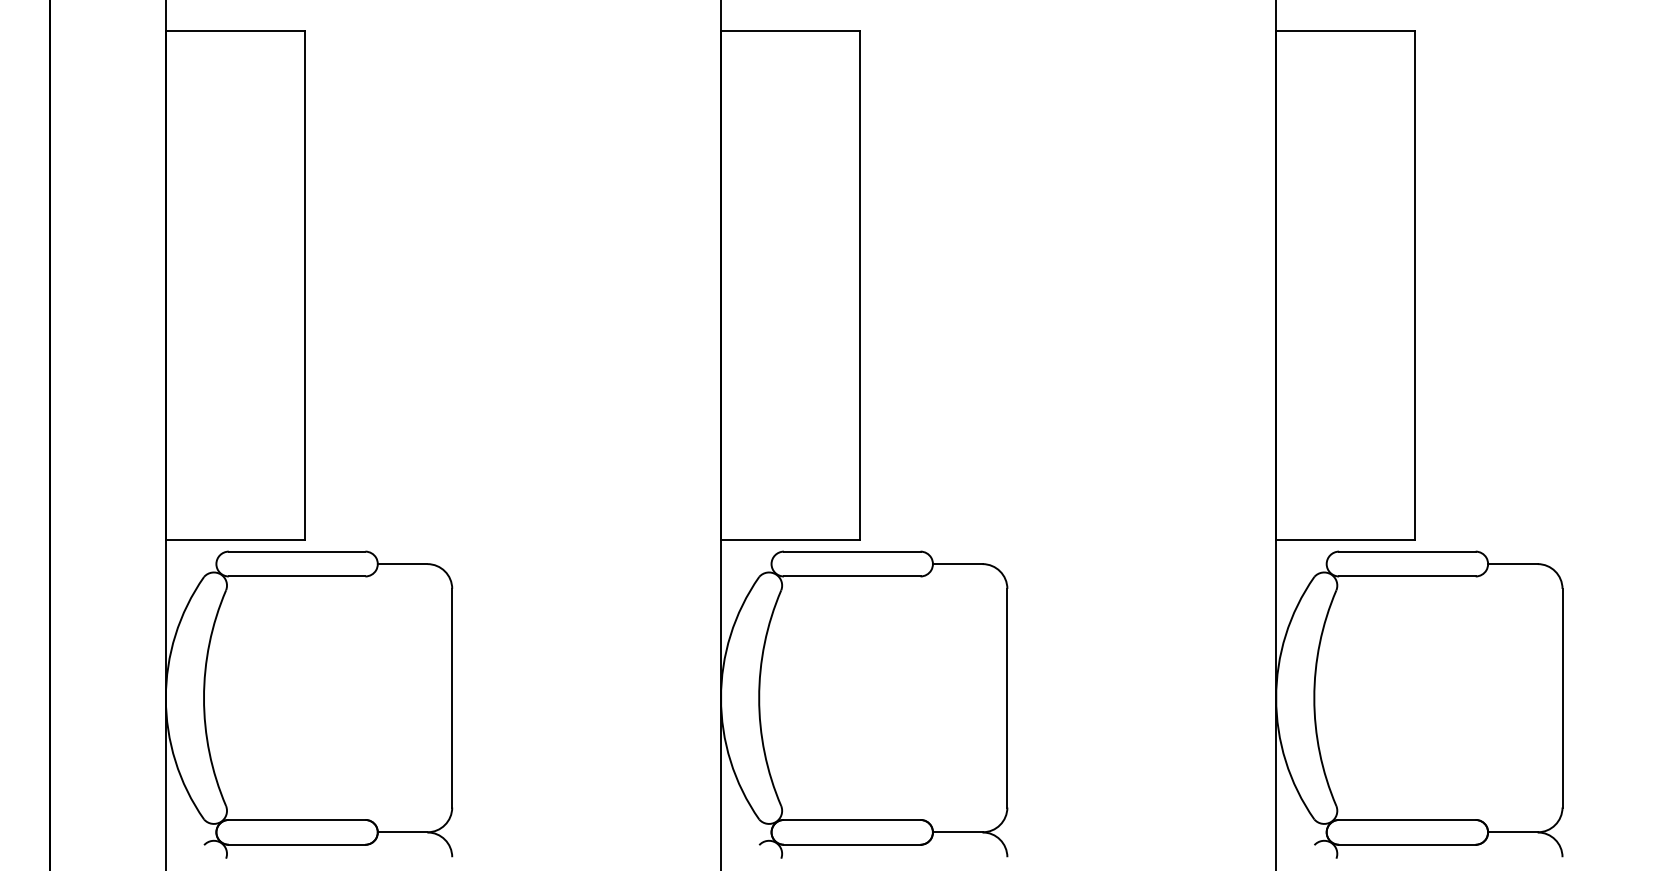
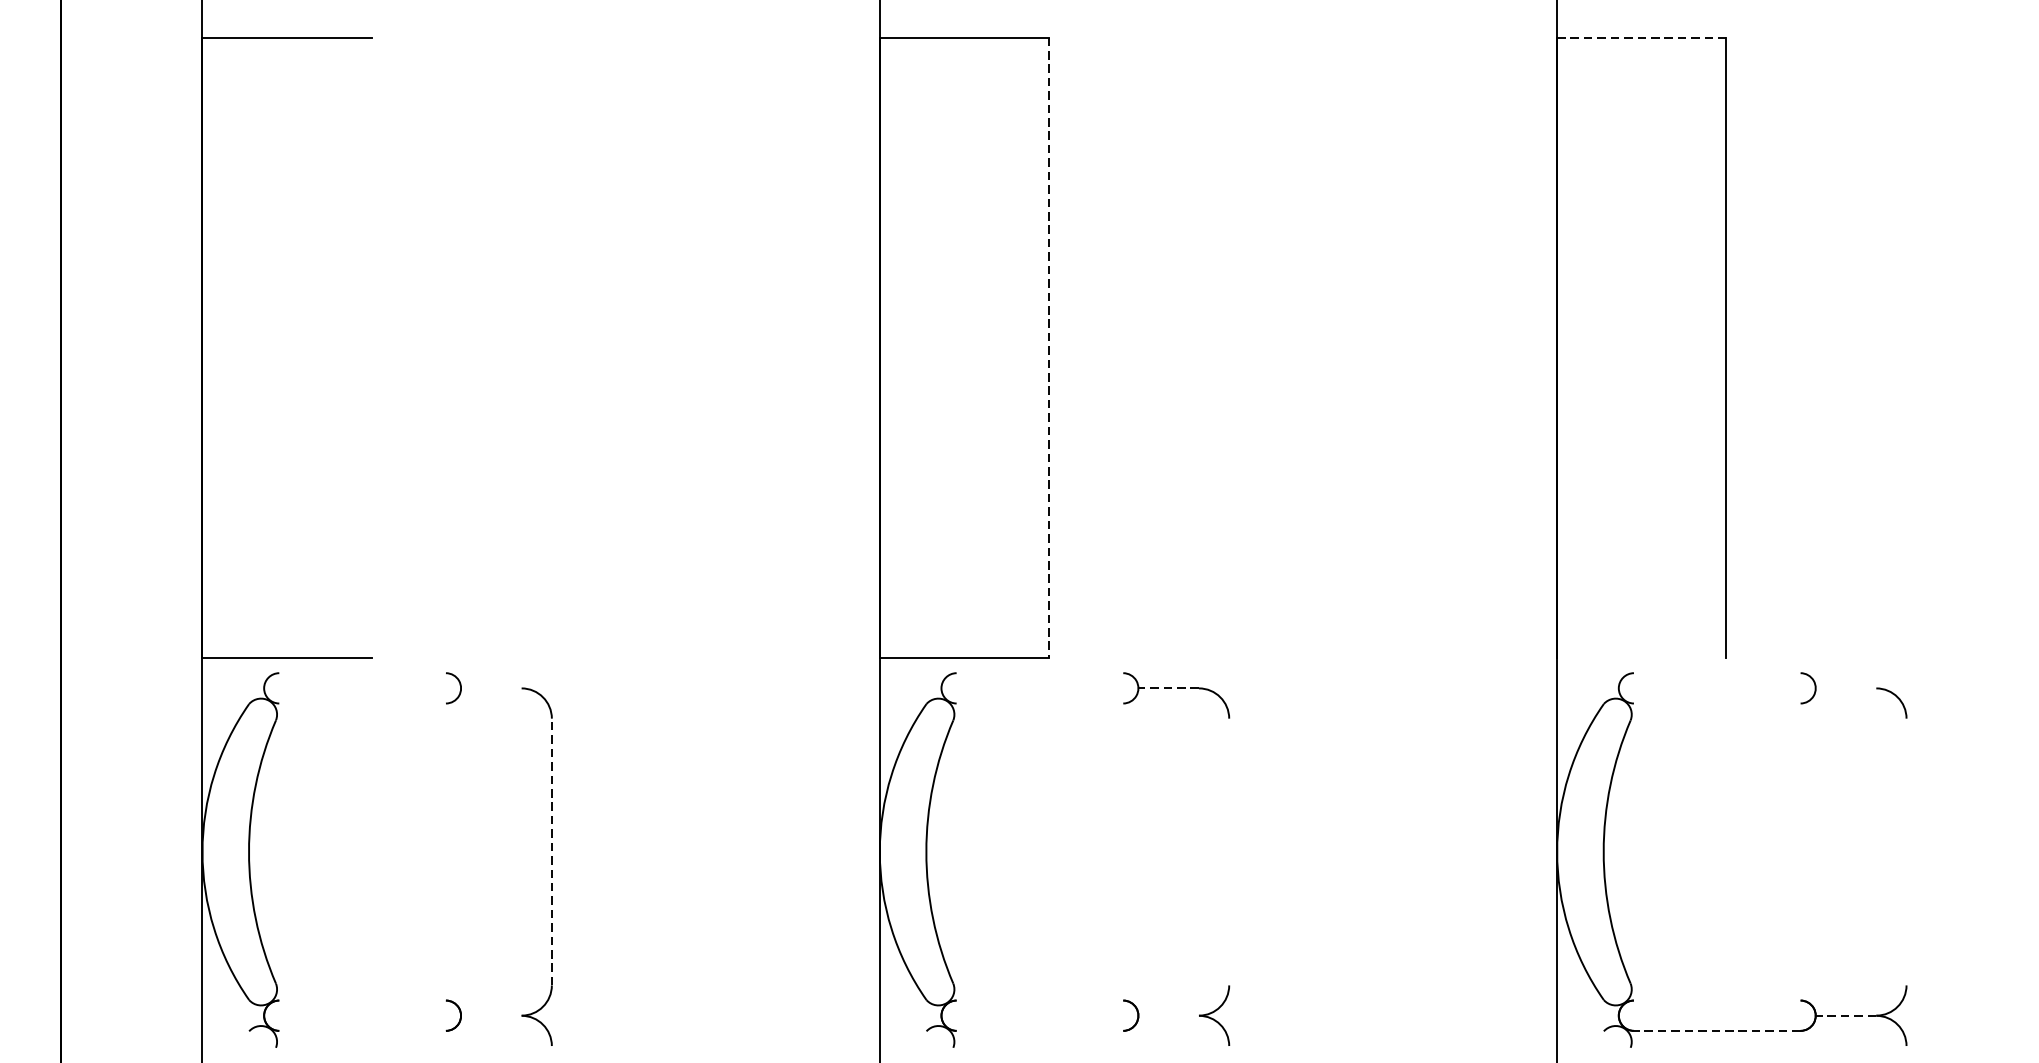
line: (1345, 30) -> (1641, 37), solid -> dashed
line: (304, 284) -> (371, 347), removed
line: (859, 285) -> (1048, 348), solid -> dashed
line: (1345, 539) -> (1641, 658), removed
line: (296, 551) -> (361, 673), removed
line: (851, 551) -> (1039, 673), removed
line: (1407, 551) -> (1717, 673), removed
line: (402, 564) -> (491, 688), removed
line: (957, 564) -> (1168, 688), solid -> dashed
line: (1512, 564) -> (1845, 688), removed
line: (296, 576) -> (361, 703), removed
line: (851, 576) -> (1039, 703), removed
line: (1407, 576) -> (1717, 703), removed
line: (452, 697) -> (552, 851), solid -> dashed
line: (1007, 697) -> (1229, 851), removed
line: (1562, 697) -> (1906, 851), removed
line: (296, 819) -> (361, 1000), removed
line: (851, 819) -> (1039, 1000), removed
line: (1407, 819) -> (1717, 1000), removed
line: (402, 832) -> (491, 1015), removed
line: (957, 832) -> (1168, 1015), removed
line: (1512, 832) -> (1845, 1015), solid -> dashed
line: (296, 844) -> (361, 1030), removed
line: (851, 844) -> (1039, 1030), removed
line: (1406, 844) -> (1716, 1030), solid -> dashed

